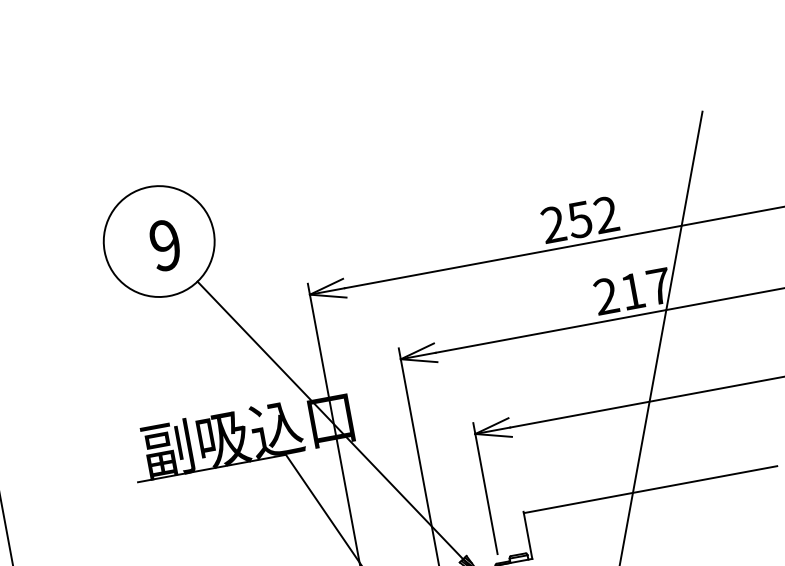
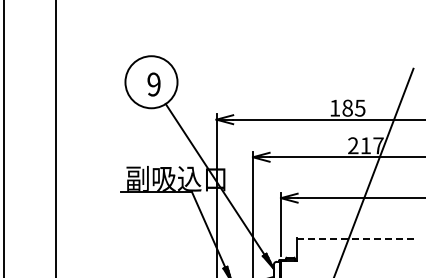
text: (579, 218) -> (347, 107), 252 -> 185
line: (651, 488) -> (357, 238), solid -> dashed

